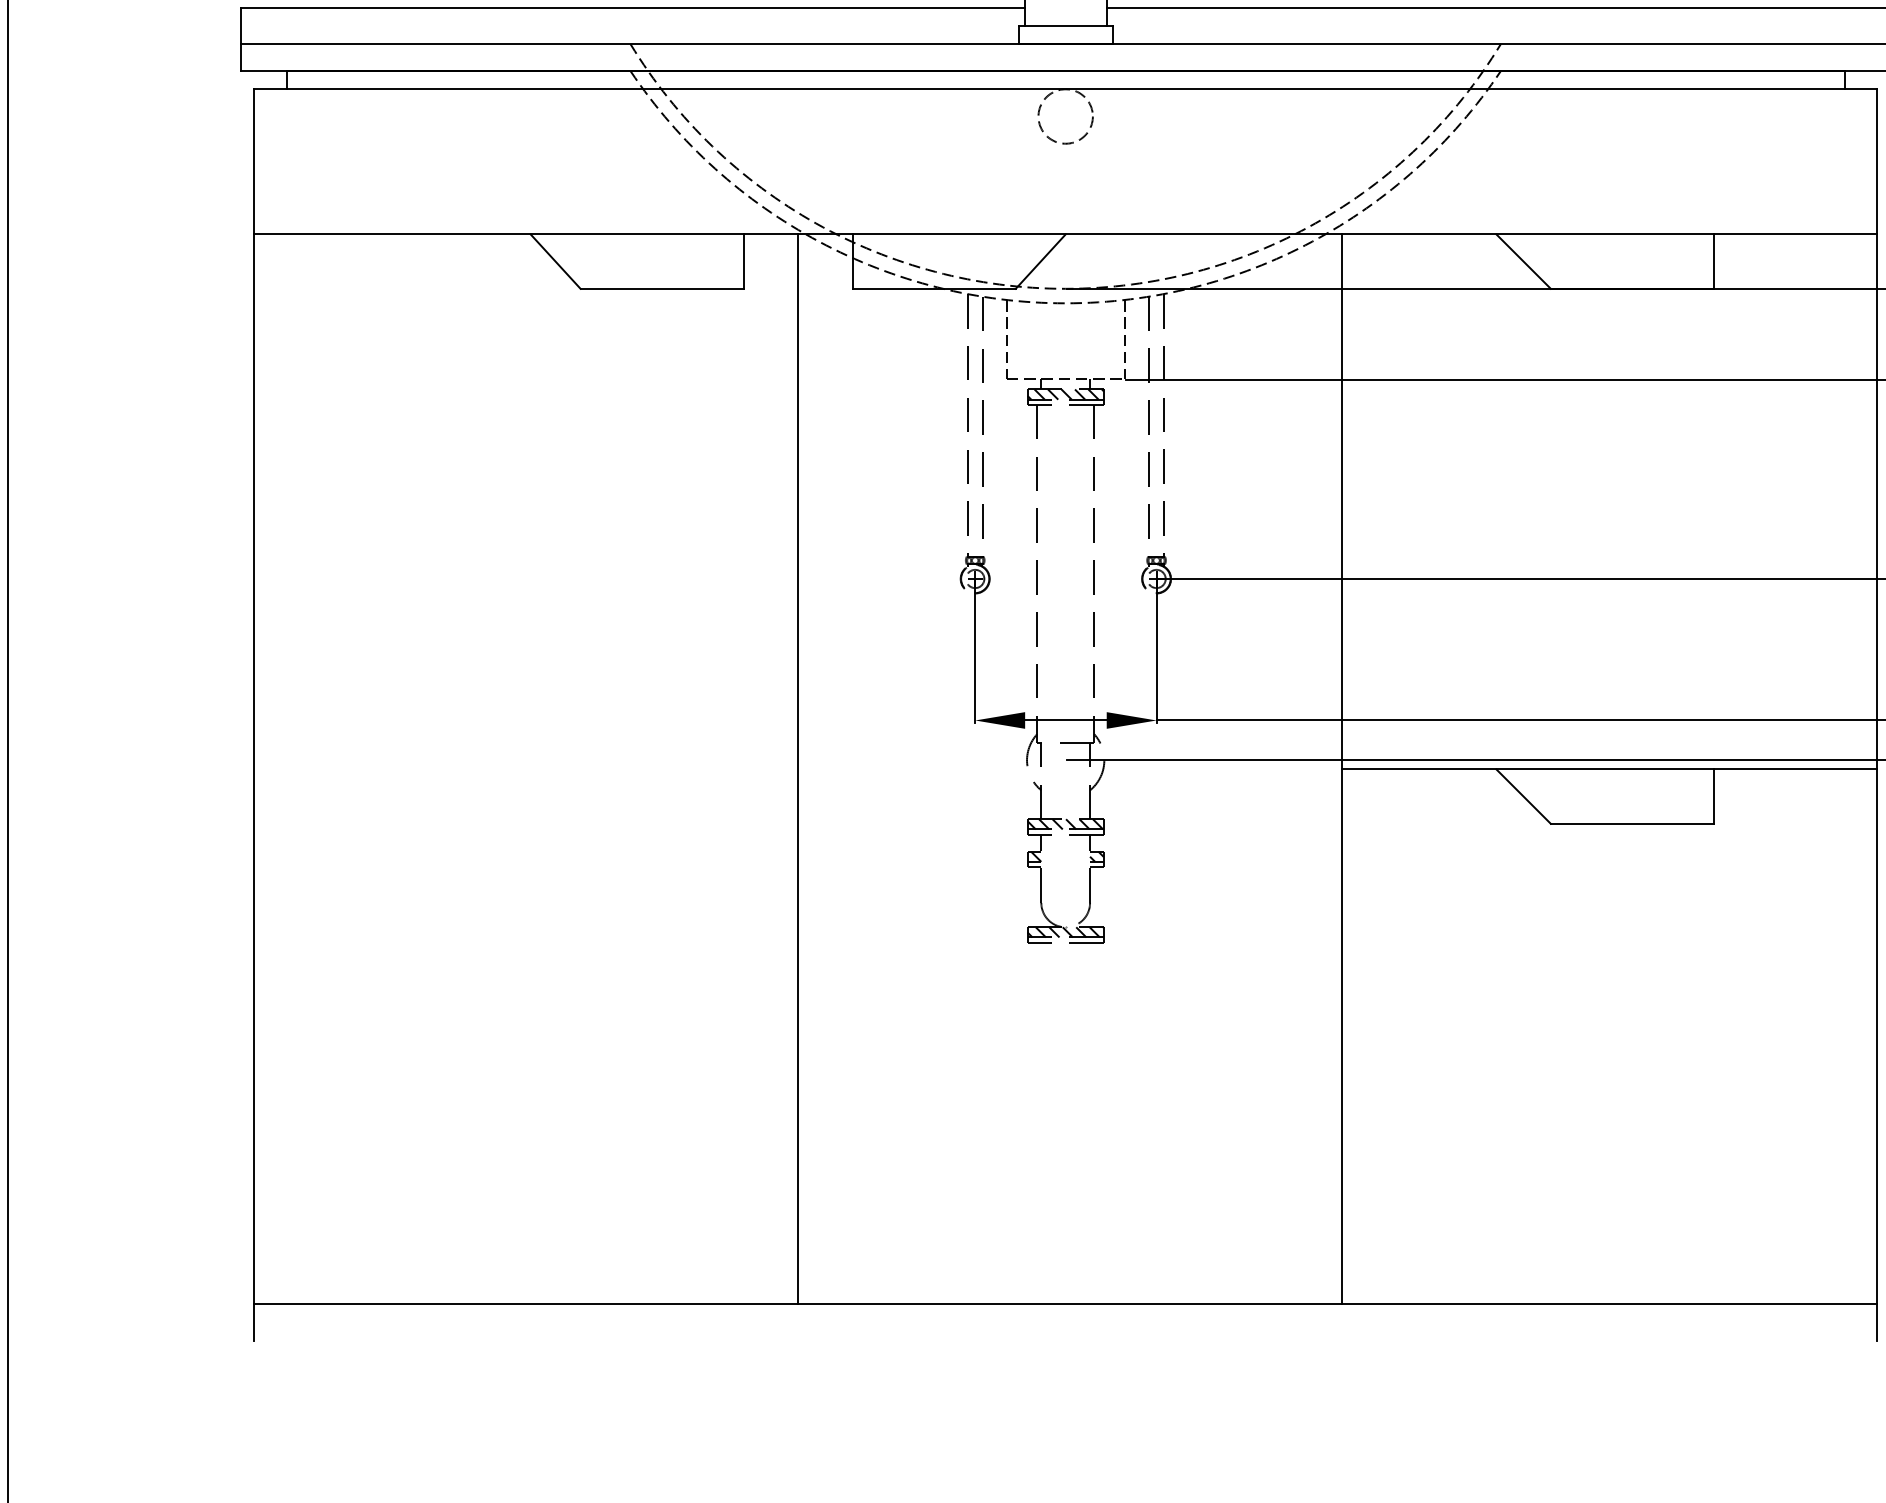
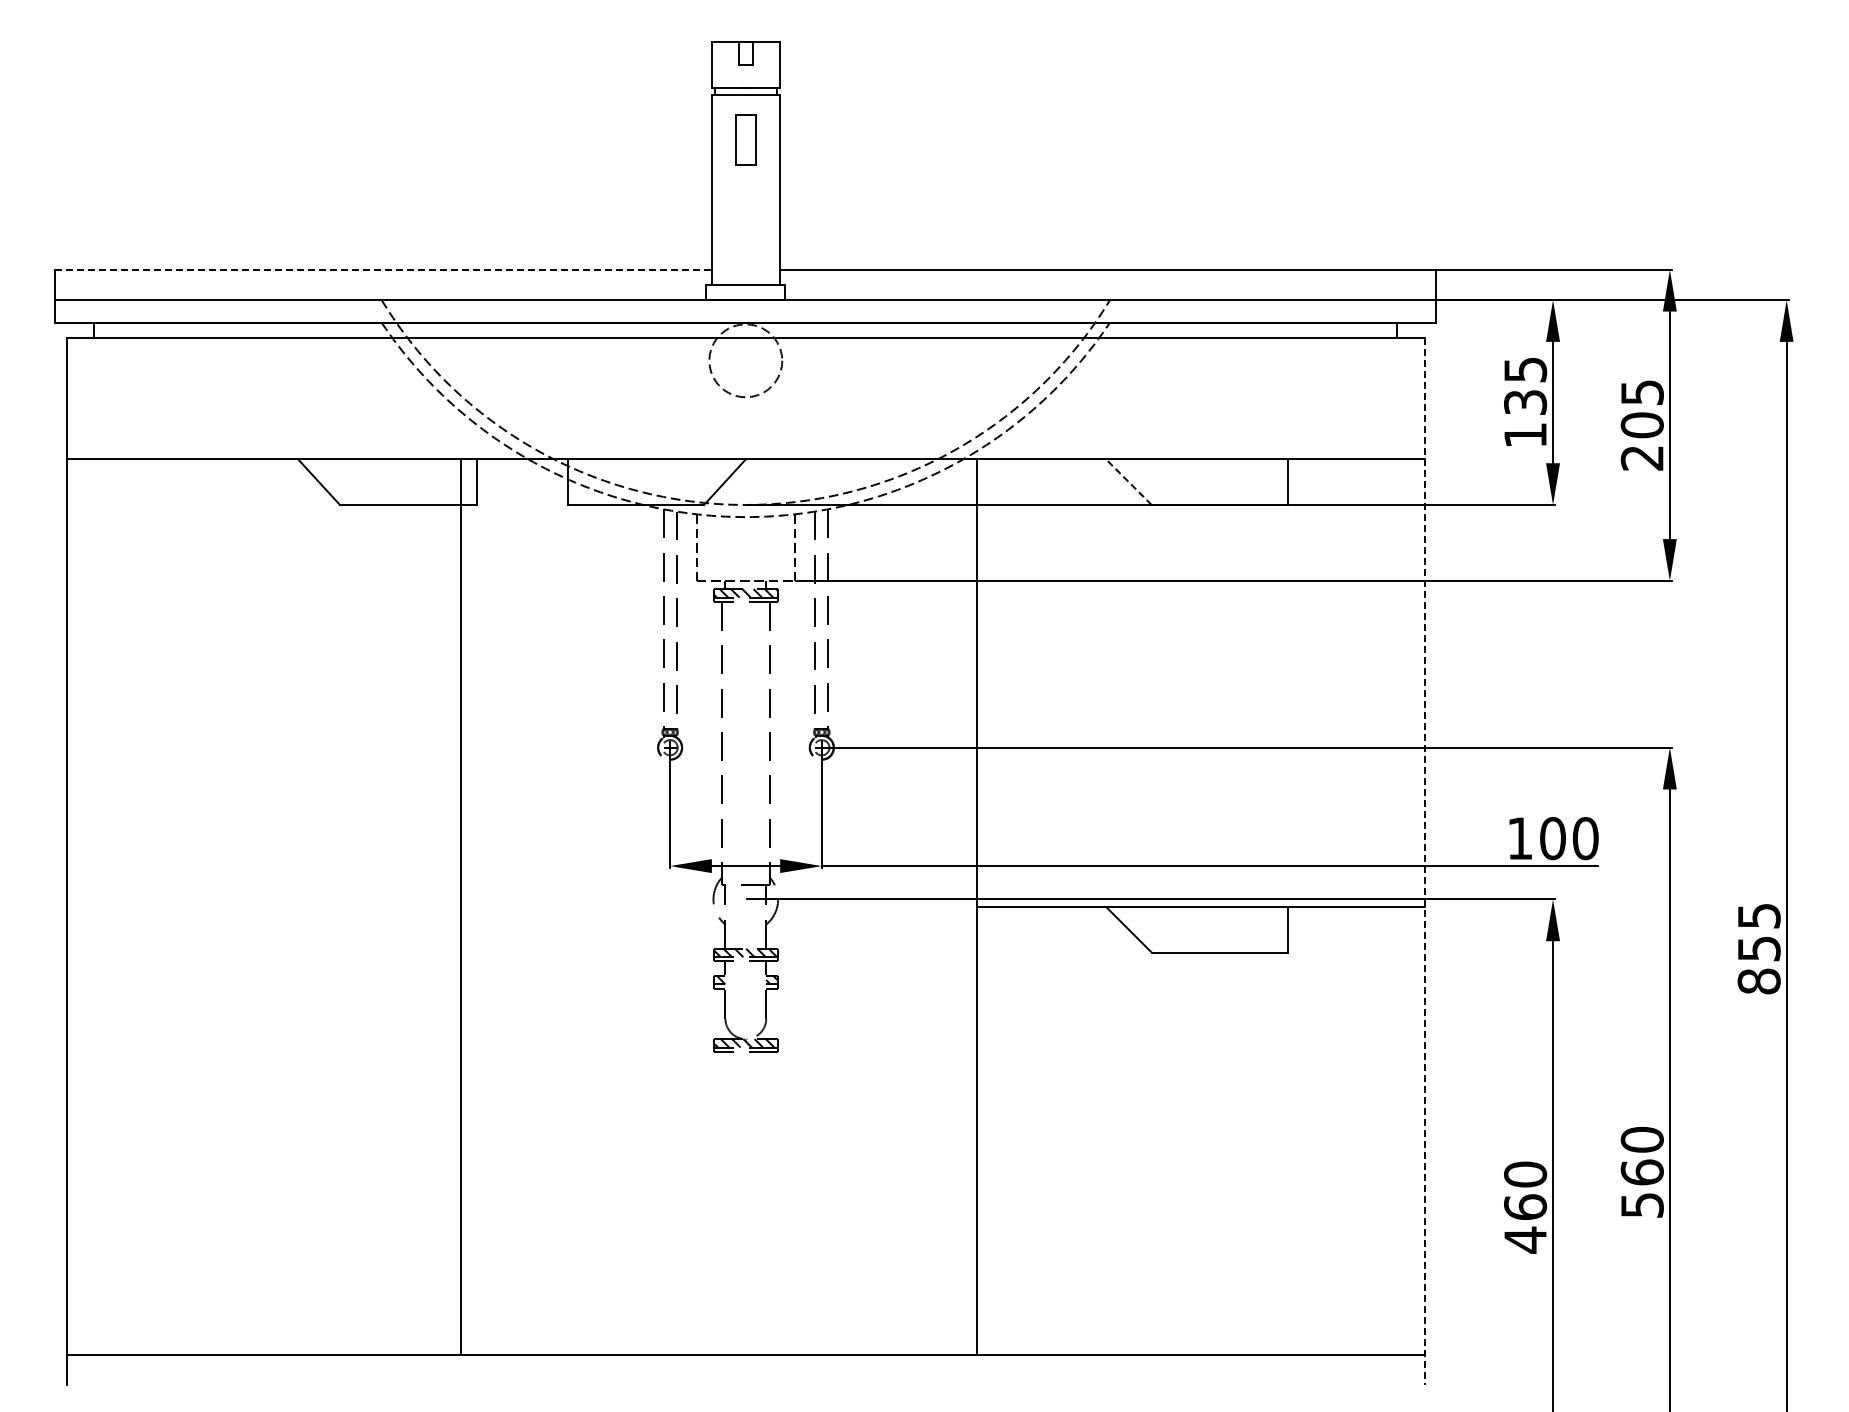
line: (633, 7) -> (384, 269), solid -> dashed
circle: (1065, 116) -> (745, 360), size x1.6
line: (1523, 260) -> (1128, 481), solid -> dashed
line: (1876, 716) -> (1424, 862), solid -> dashed
line: (798, 768) -> (461, 906), moved

